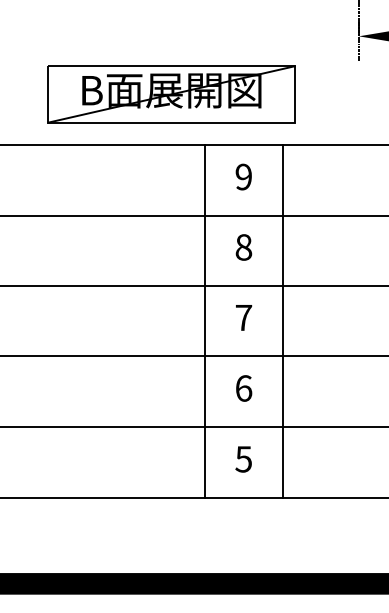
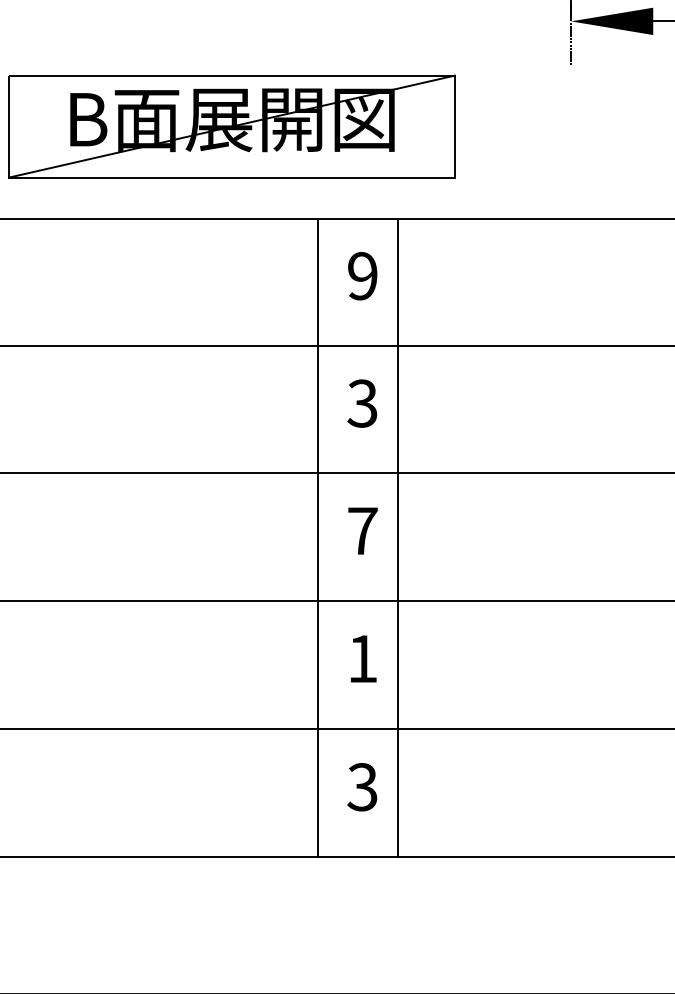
text: (243, 247) -> (362, 403), 8 -> 3
line: (204, 321) -> (316, 537), moved
line: (283, 321) -> (398, 537), moved
text: (244, 388) -> (363, 658), 6 -> 1
text: (243, 459) -> (362, 787), 5 -> 3

